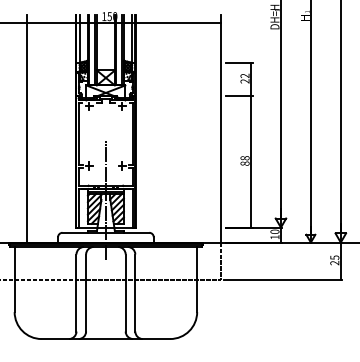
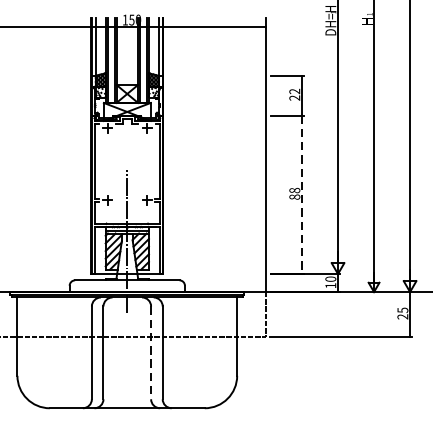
line: (26, 128) -> (31, 154), removed
line: (251, 161) -> (302, 194), solid -> dashed
line: (125, 293) -> (150, 353), solid -> dashed

